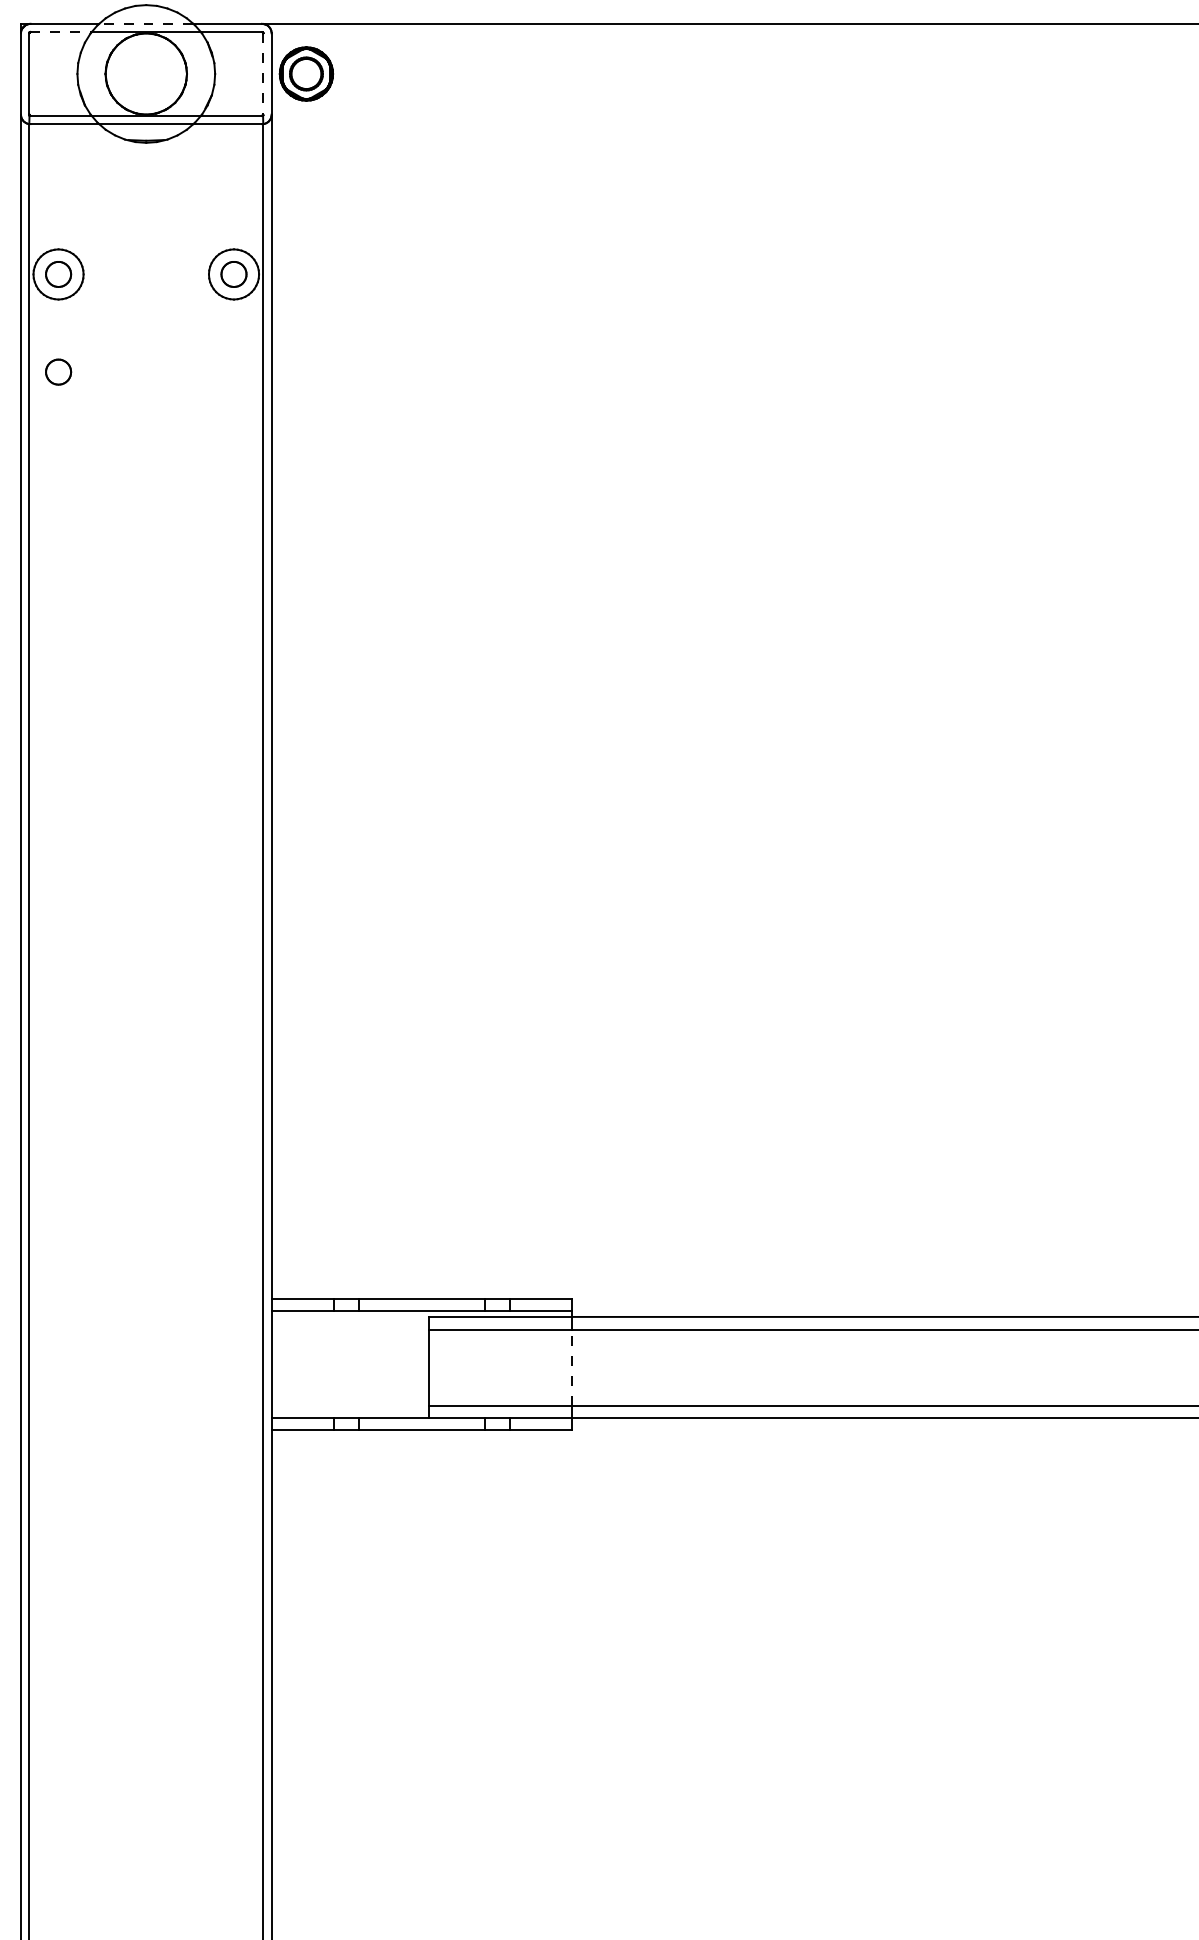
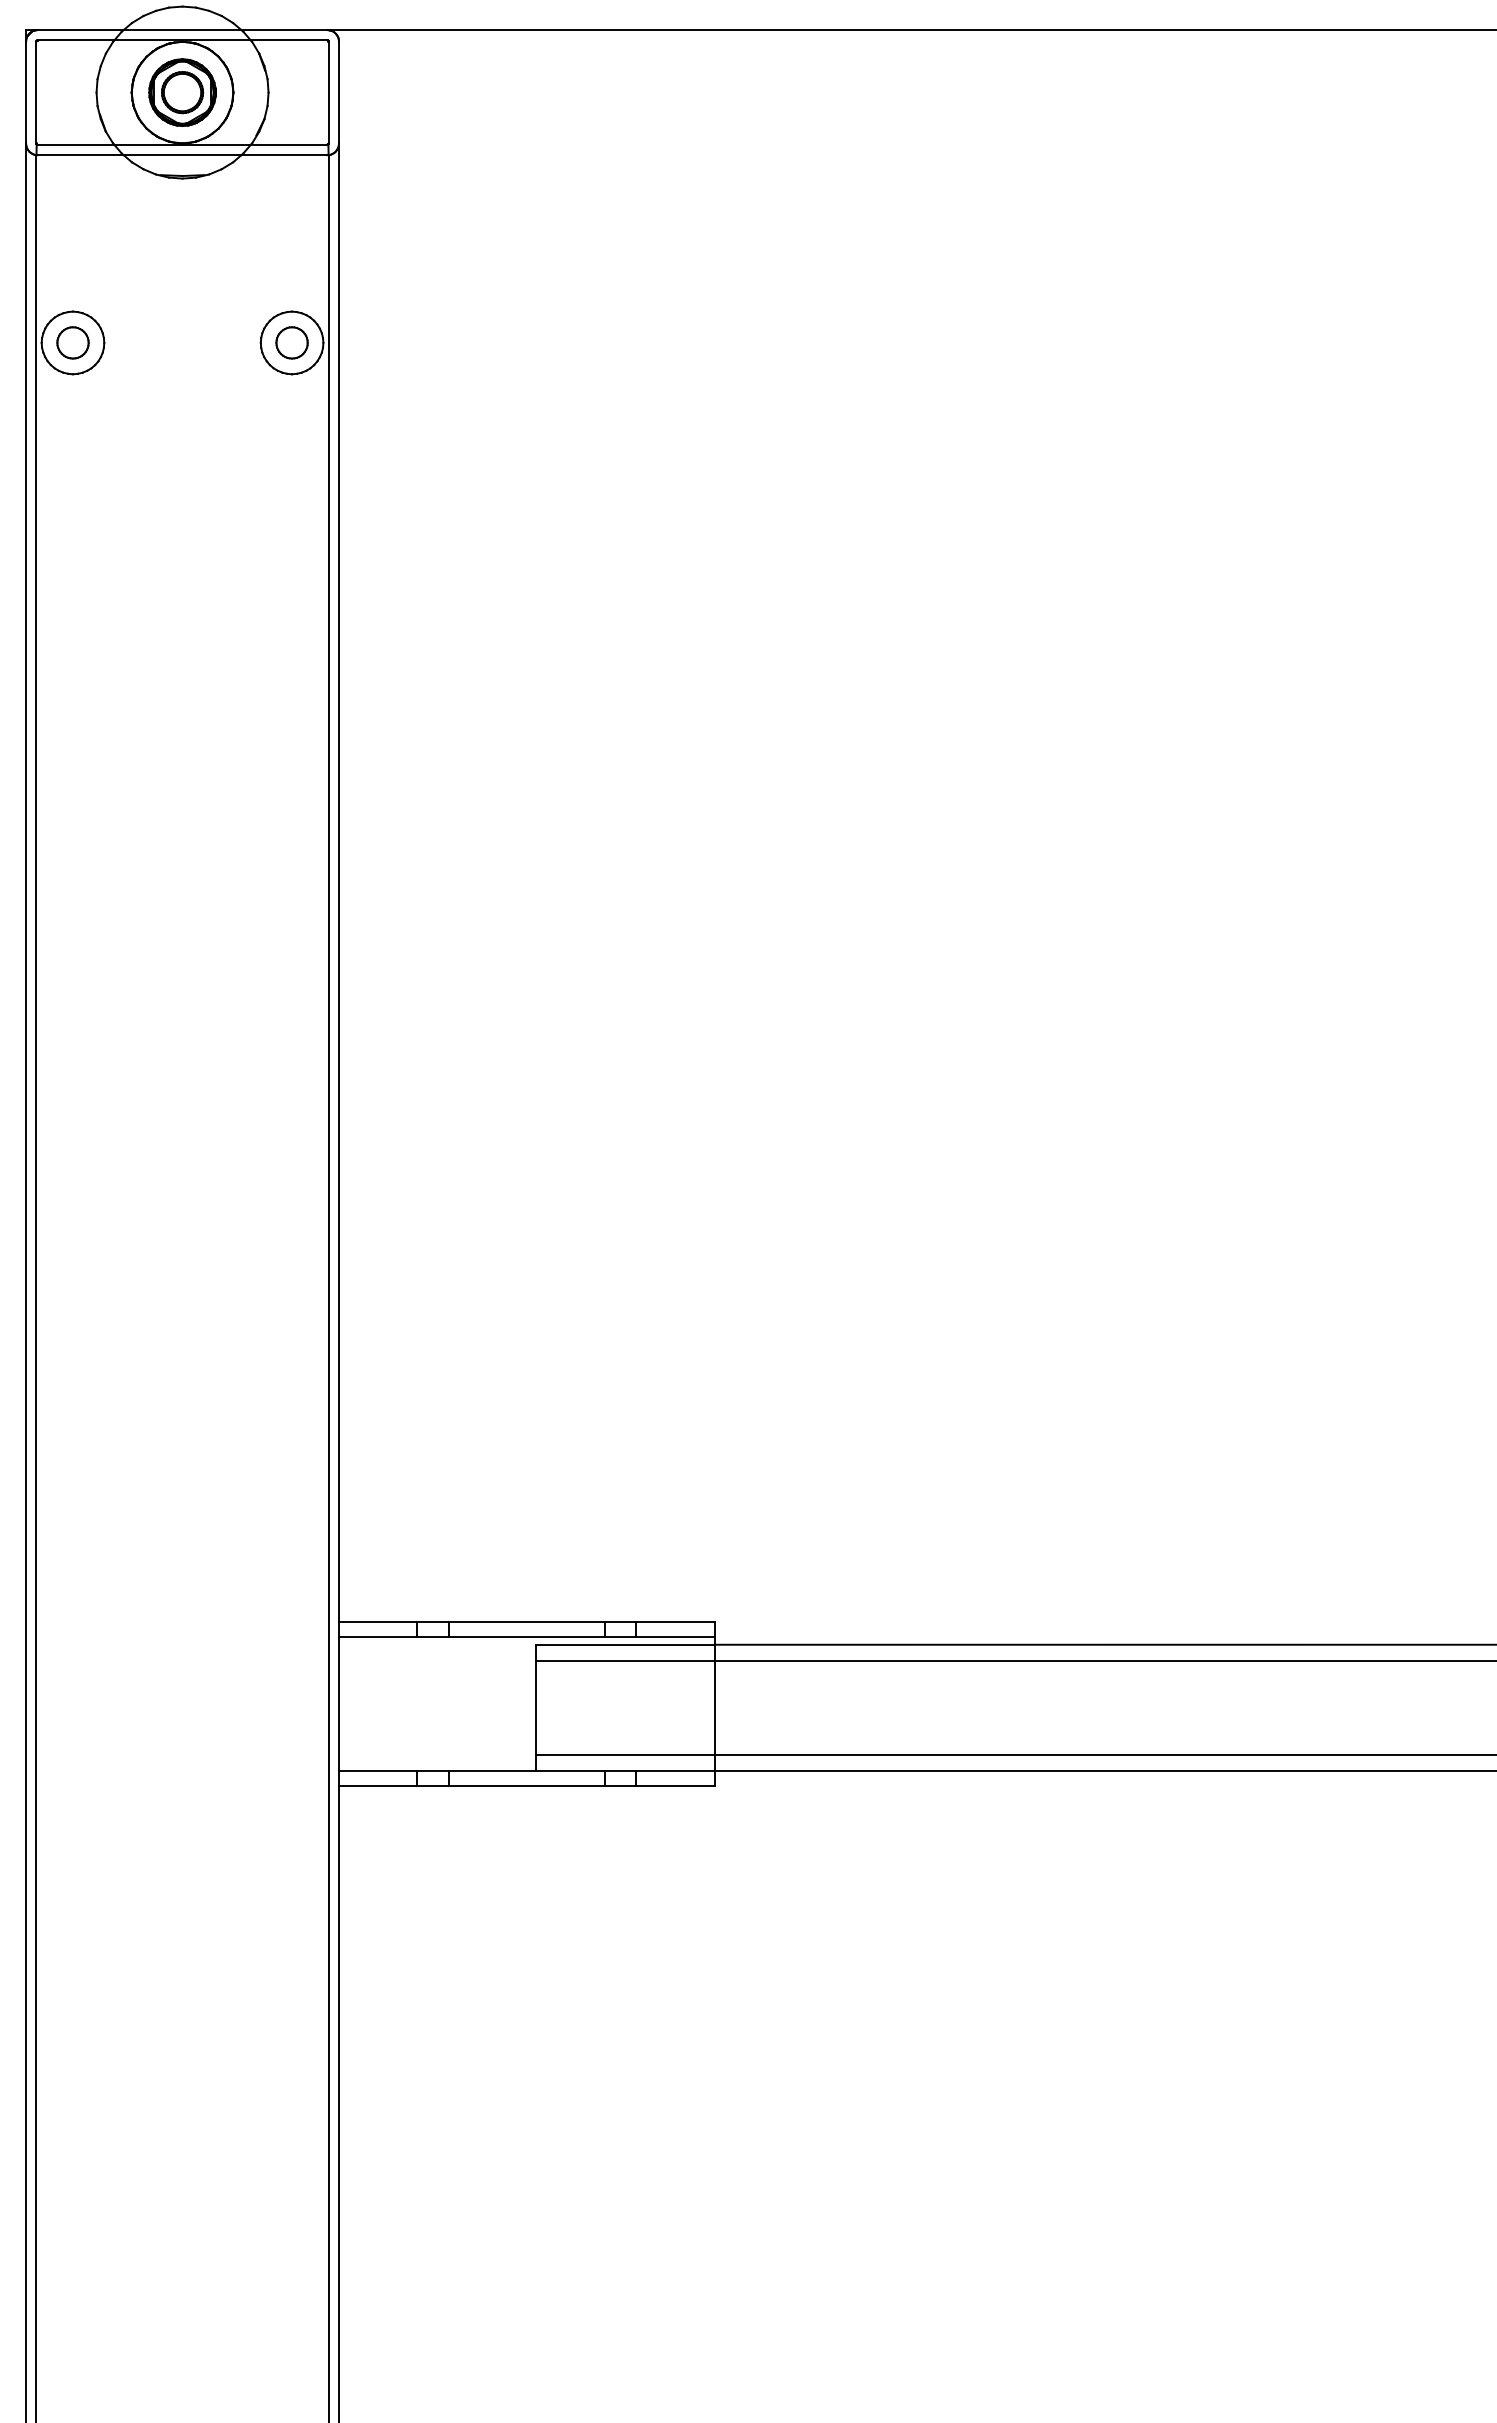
line: (146, 24) -> (182, 30), dashed -> solid
line: (61, 32) -> (76, 40), dashed -> solid
line: (263, 73) -> (328, 92), dashed -> solid
part: (306, 73) -> (182, 92), moved
part: (58, 371) -> (72, 464), removed
line: (572, 1367) -> (714, 1707), dashed -> solid

